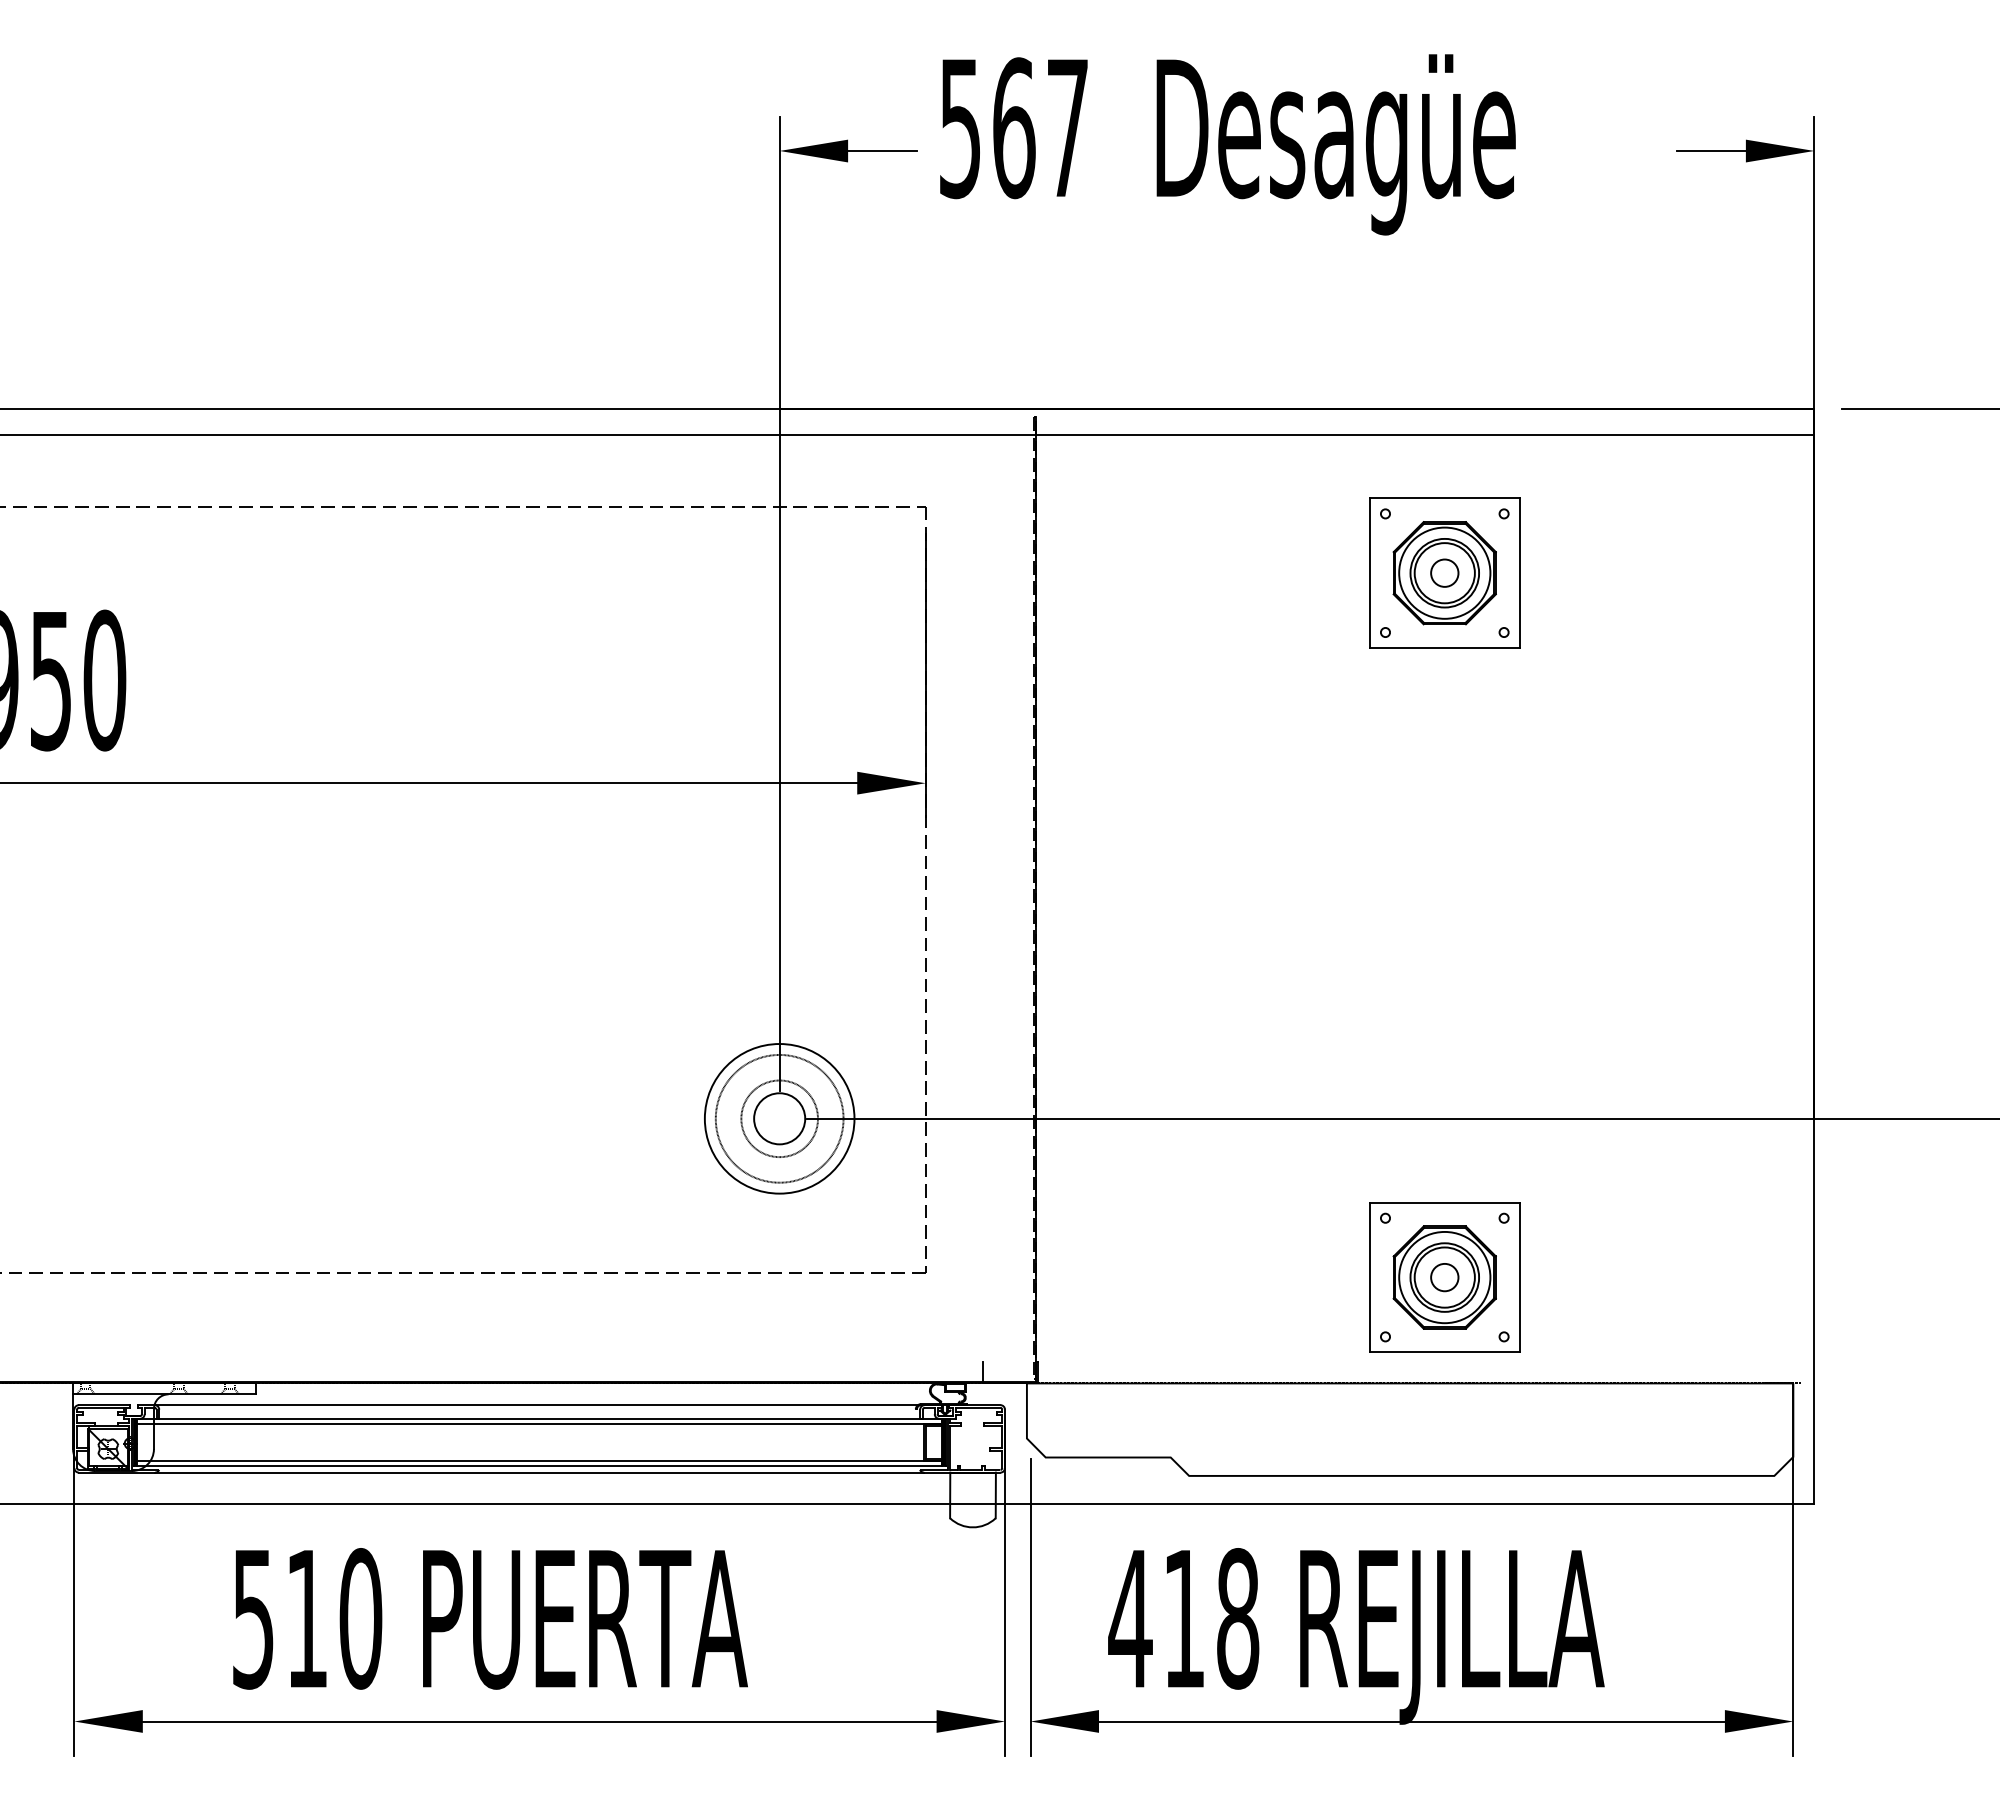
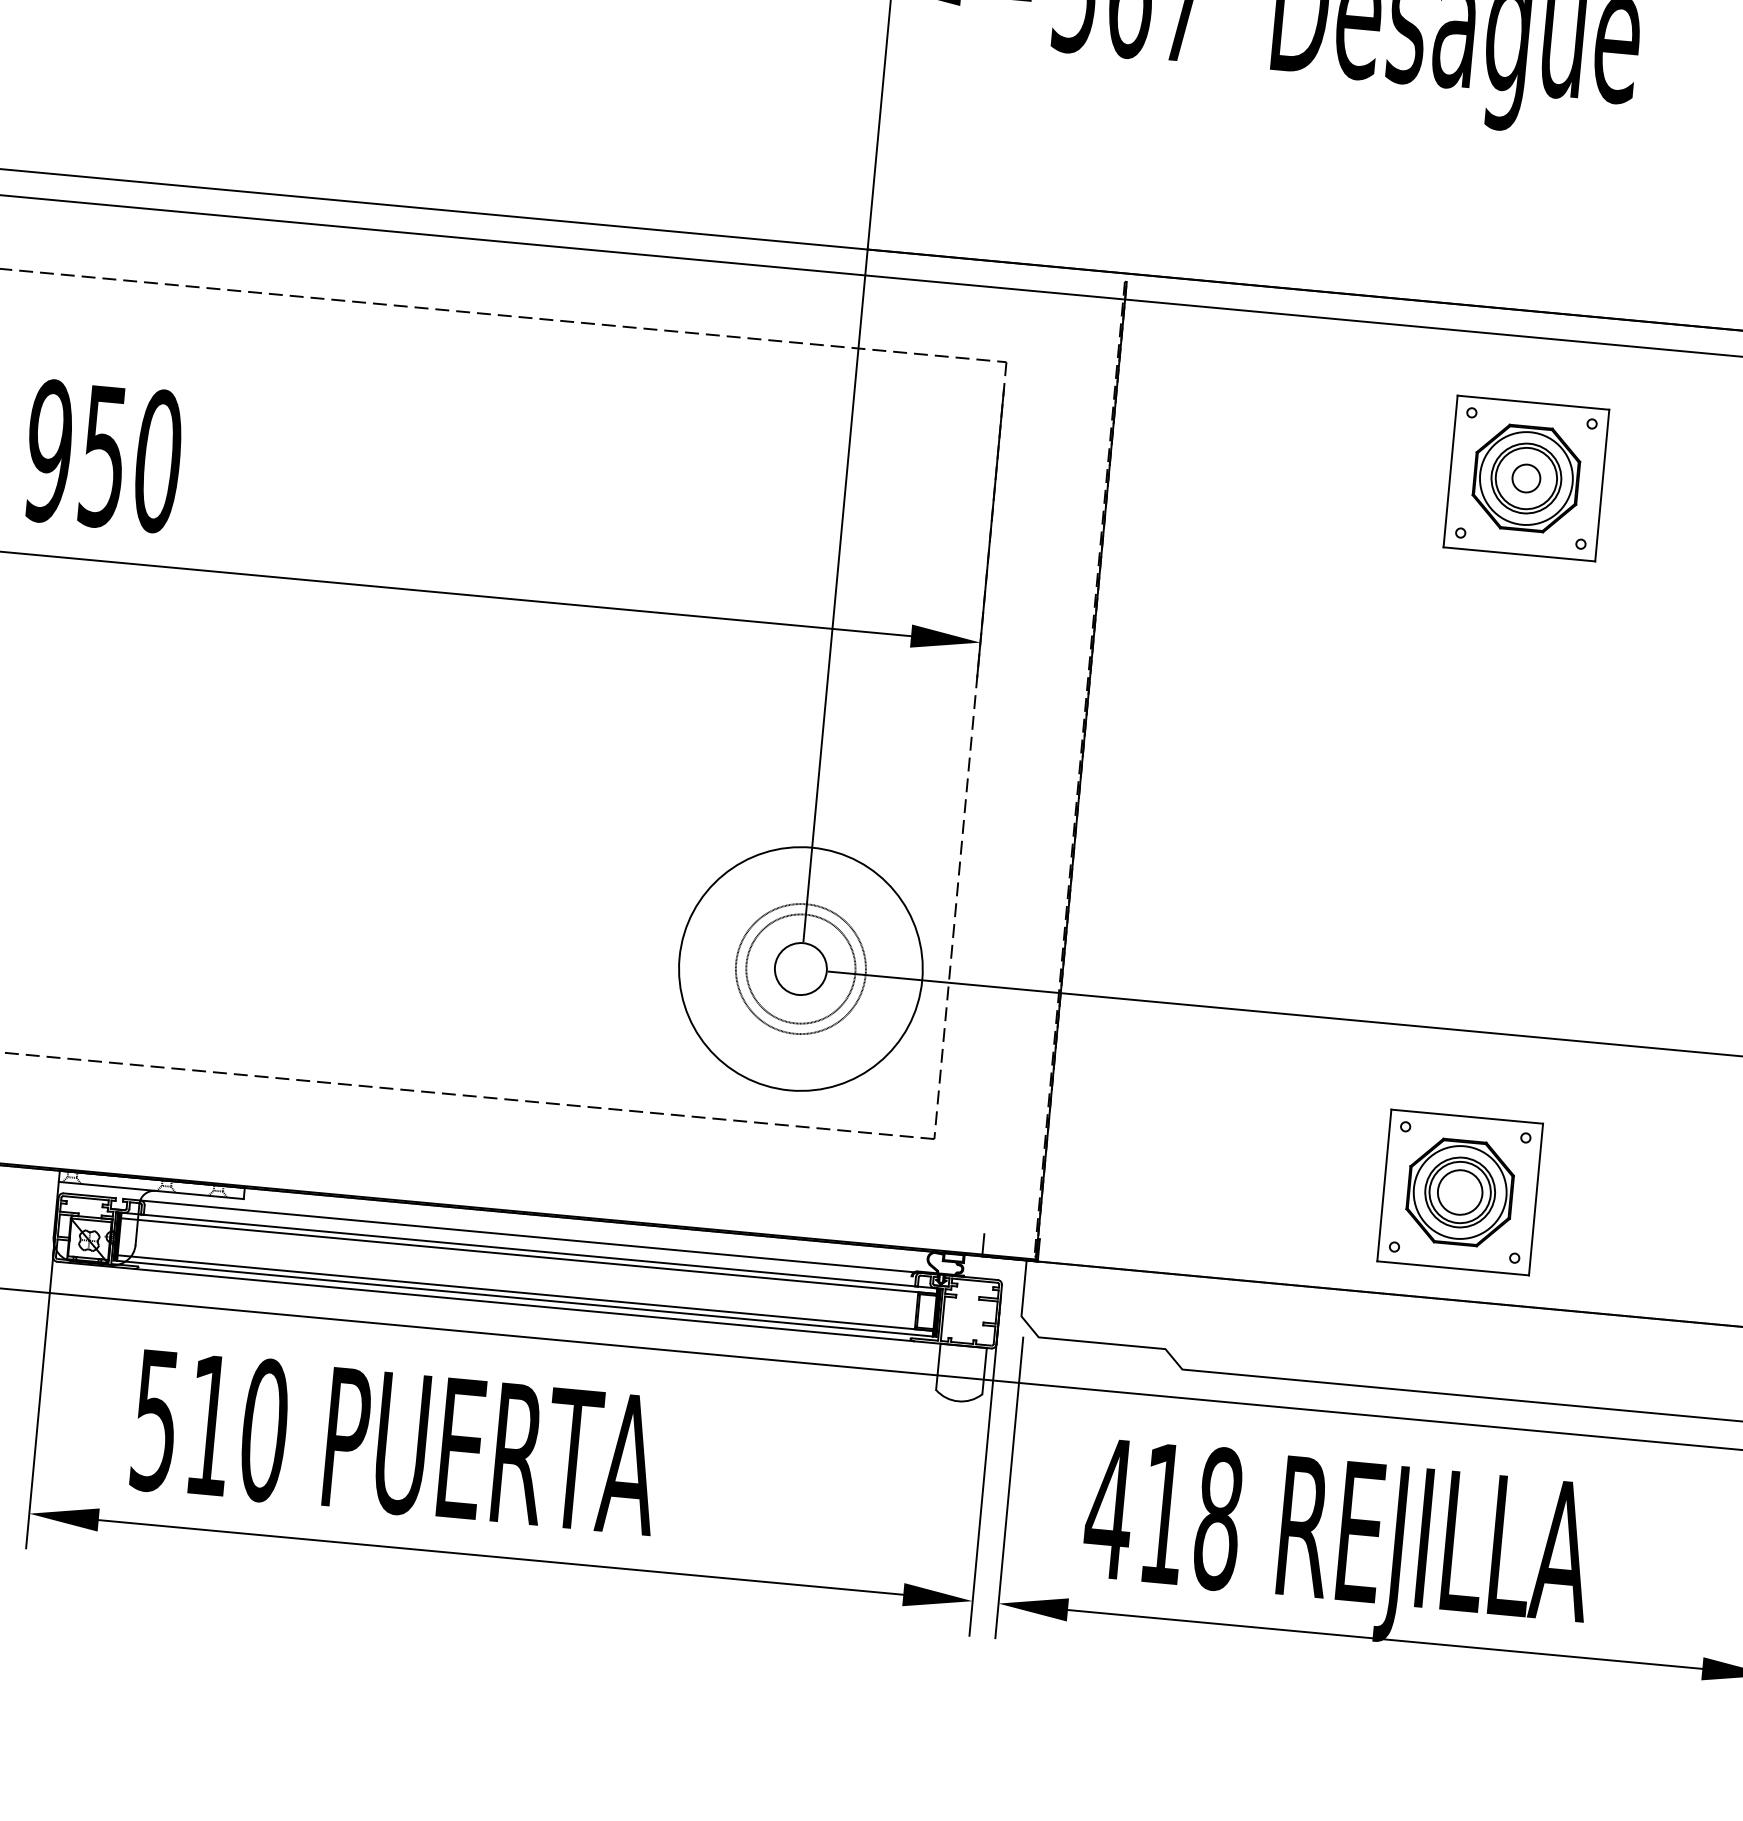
circle: (779, 1118) -> (800, 968), size x1.4
circle: (779, 1118) -> (800, 968), size x1.6
circle: (1444, 1277) -> (1459, 1192), size x1.6
text: (490, 1618) -> (395, 1442), moved

